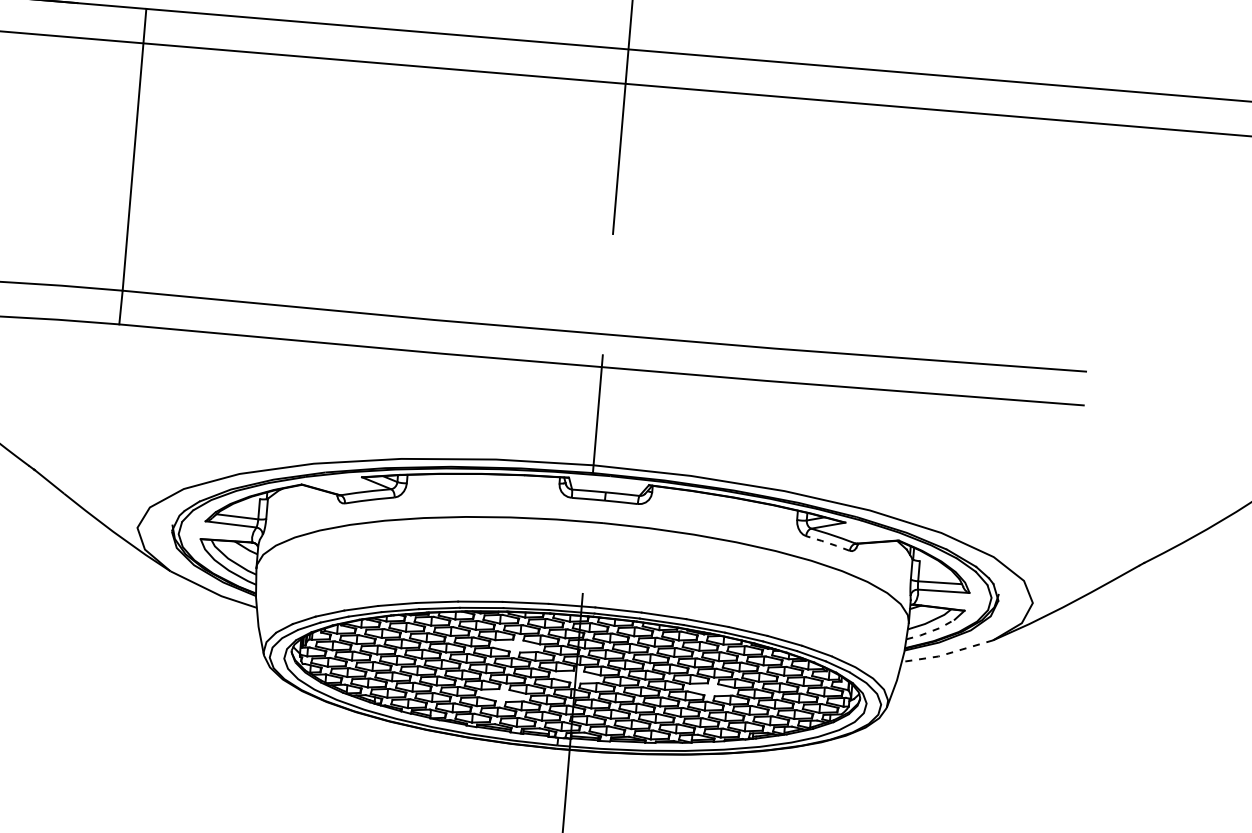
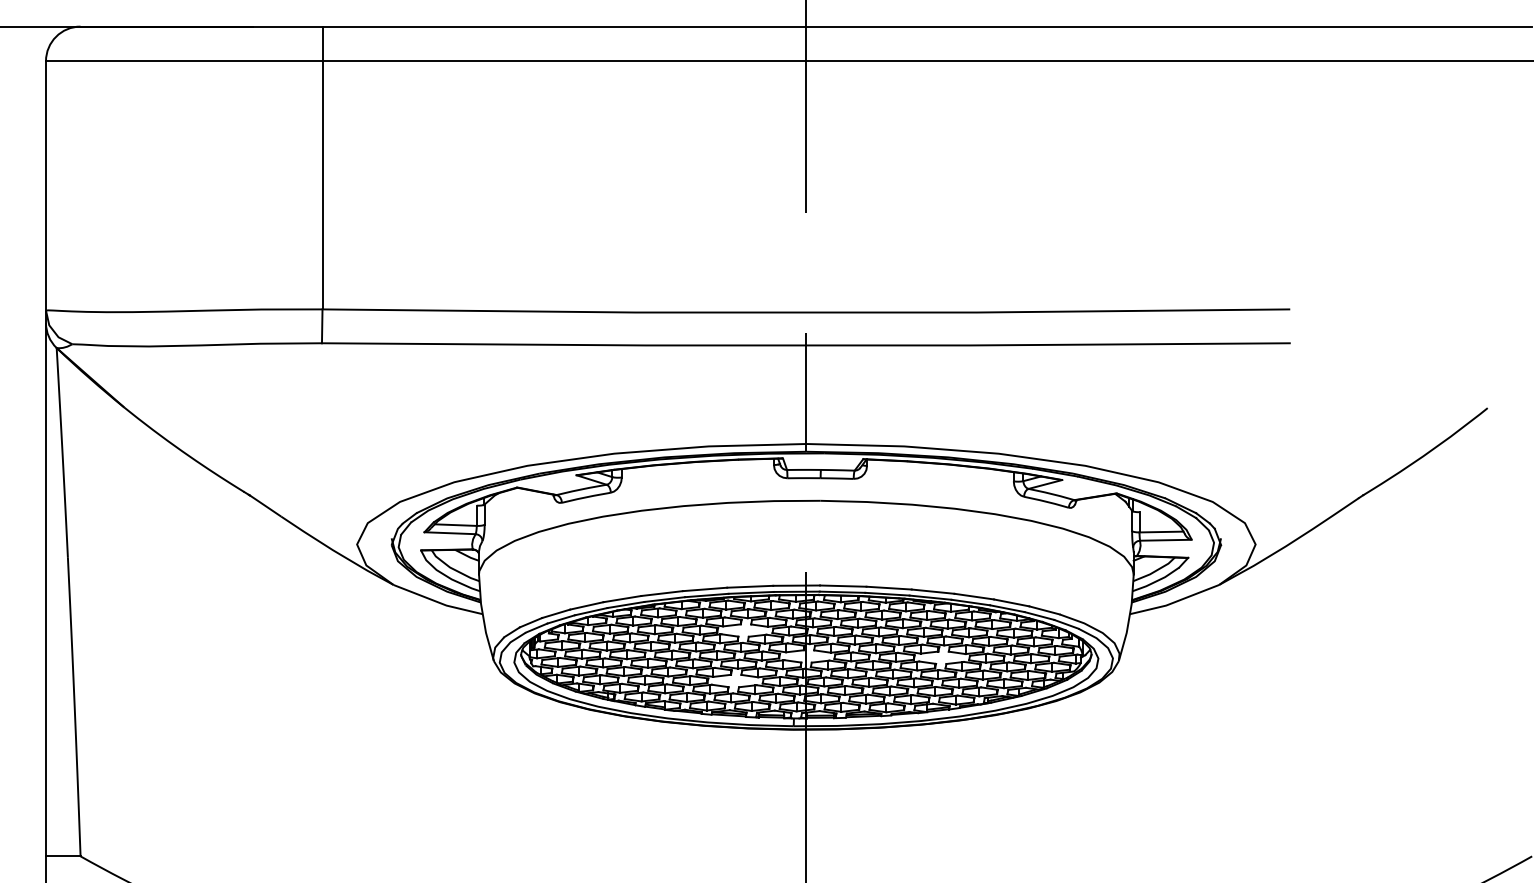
line: (828, 542) -> (1046, 501), dashed -> solid
line: (931, 631) -> (1157, 581), dashed -> solid
line: (947, 654) -> (1174, 602), dashed -> solid

